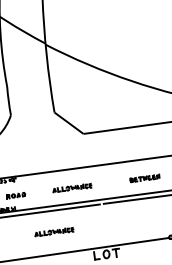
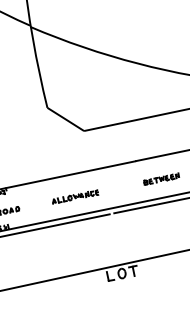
part: (54, 232) -> (57, 251), removed

